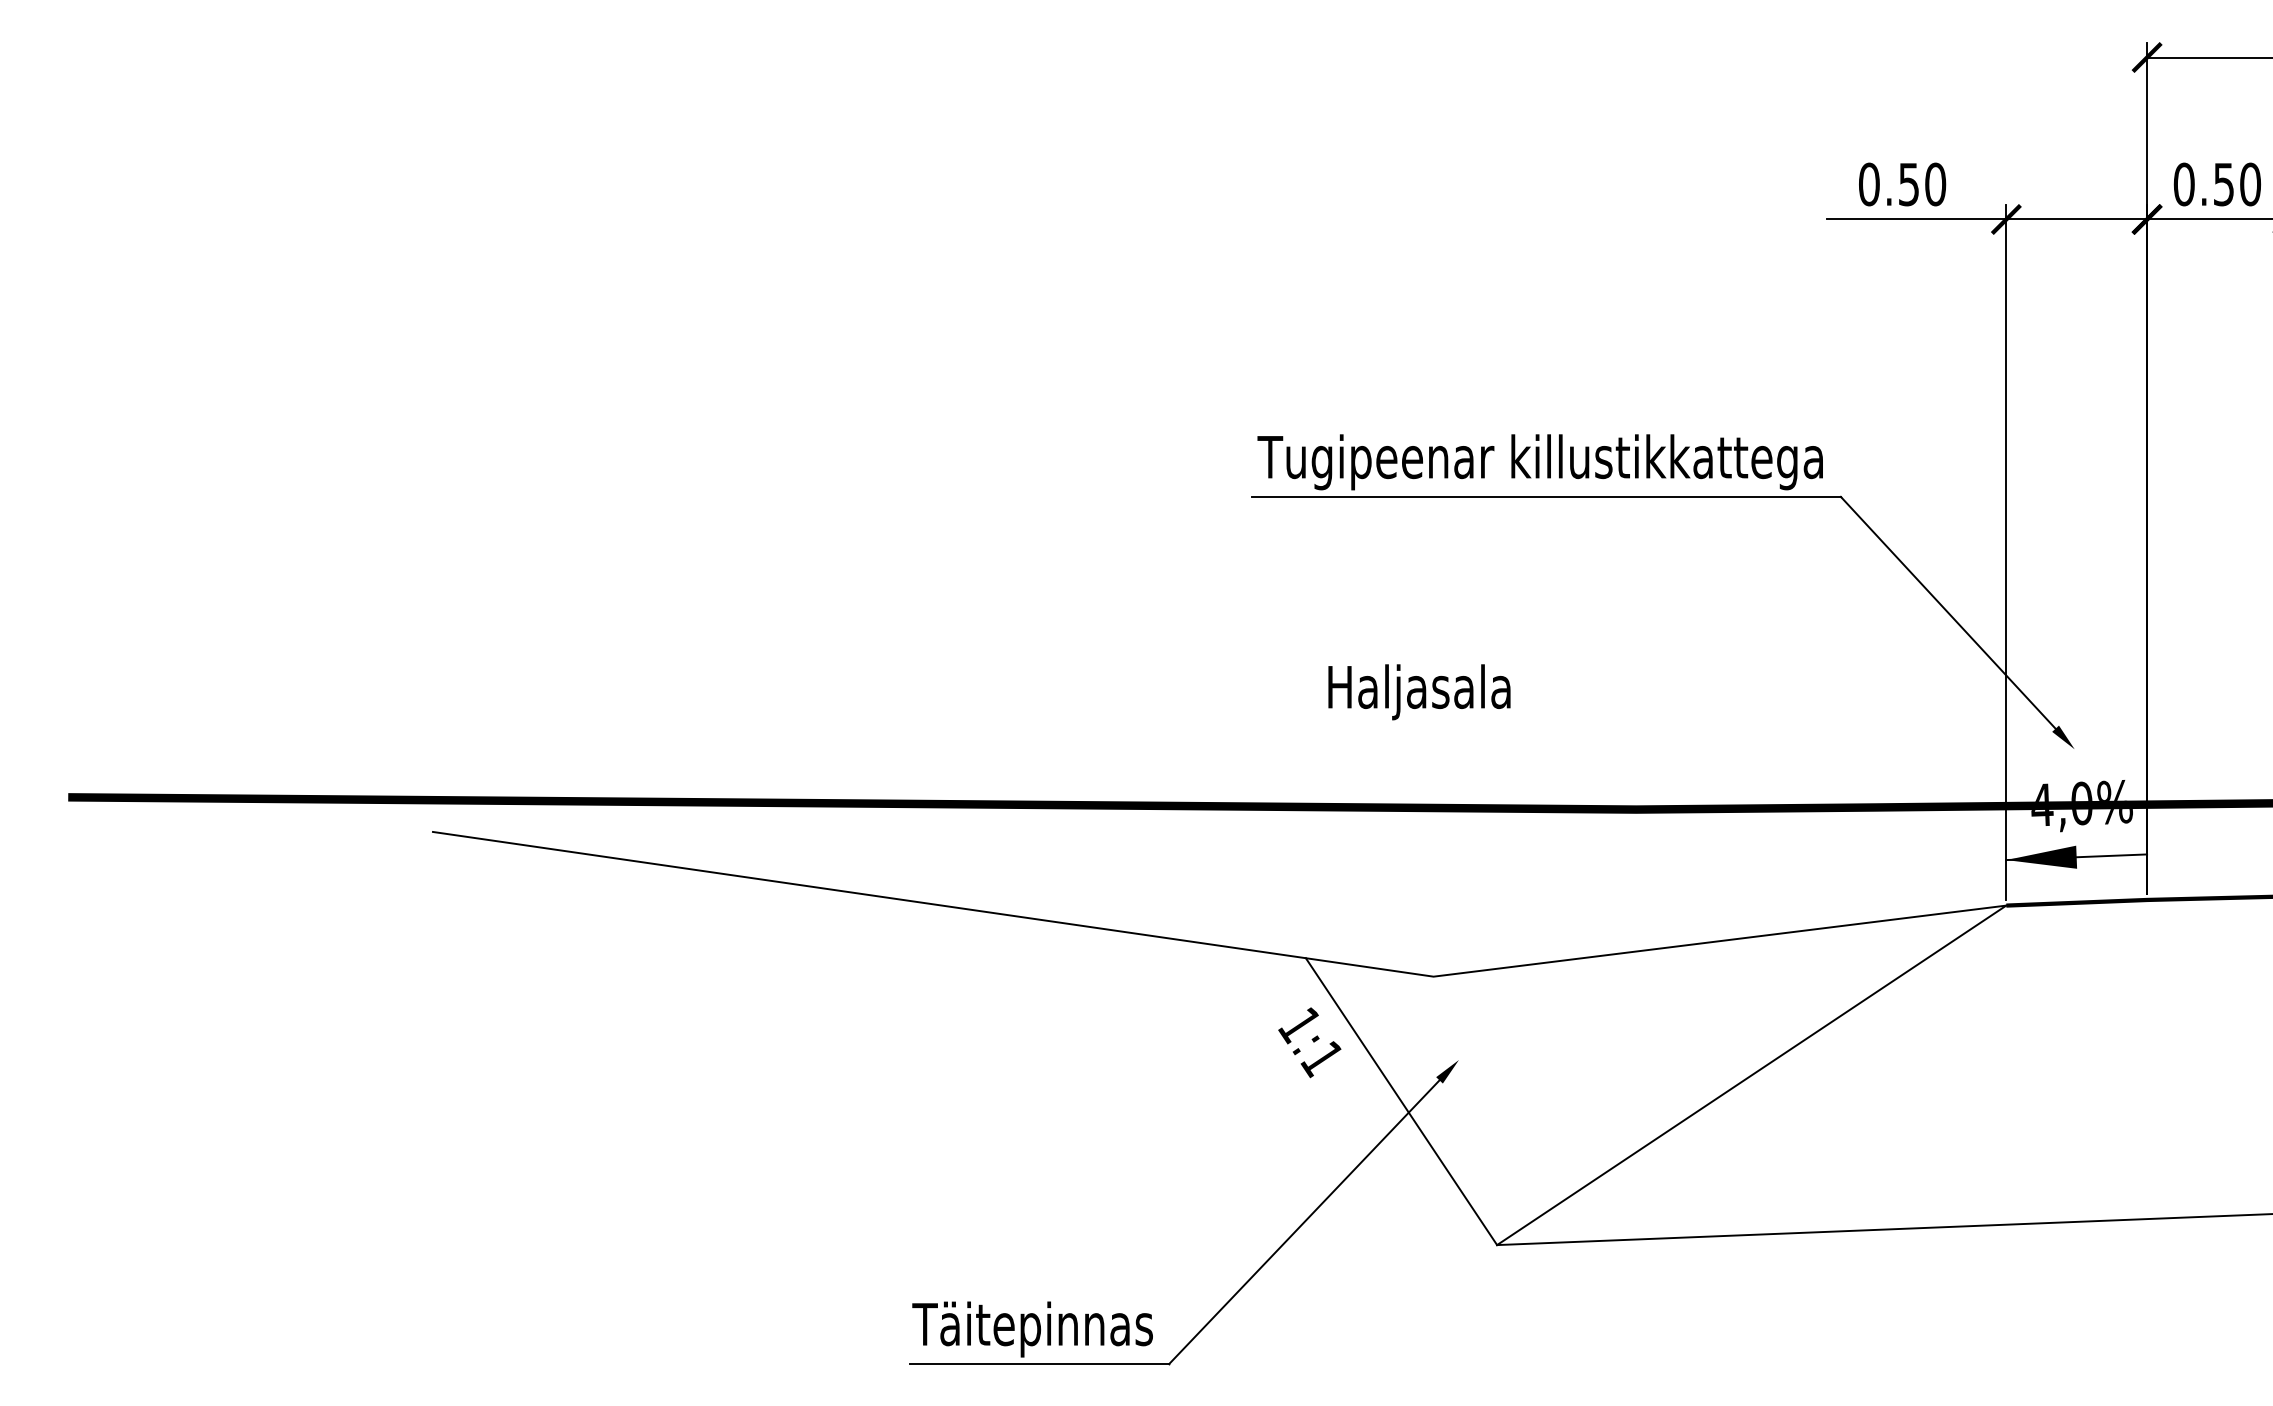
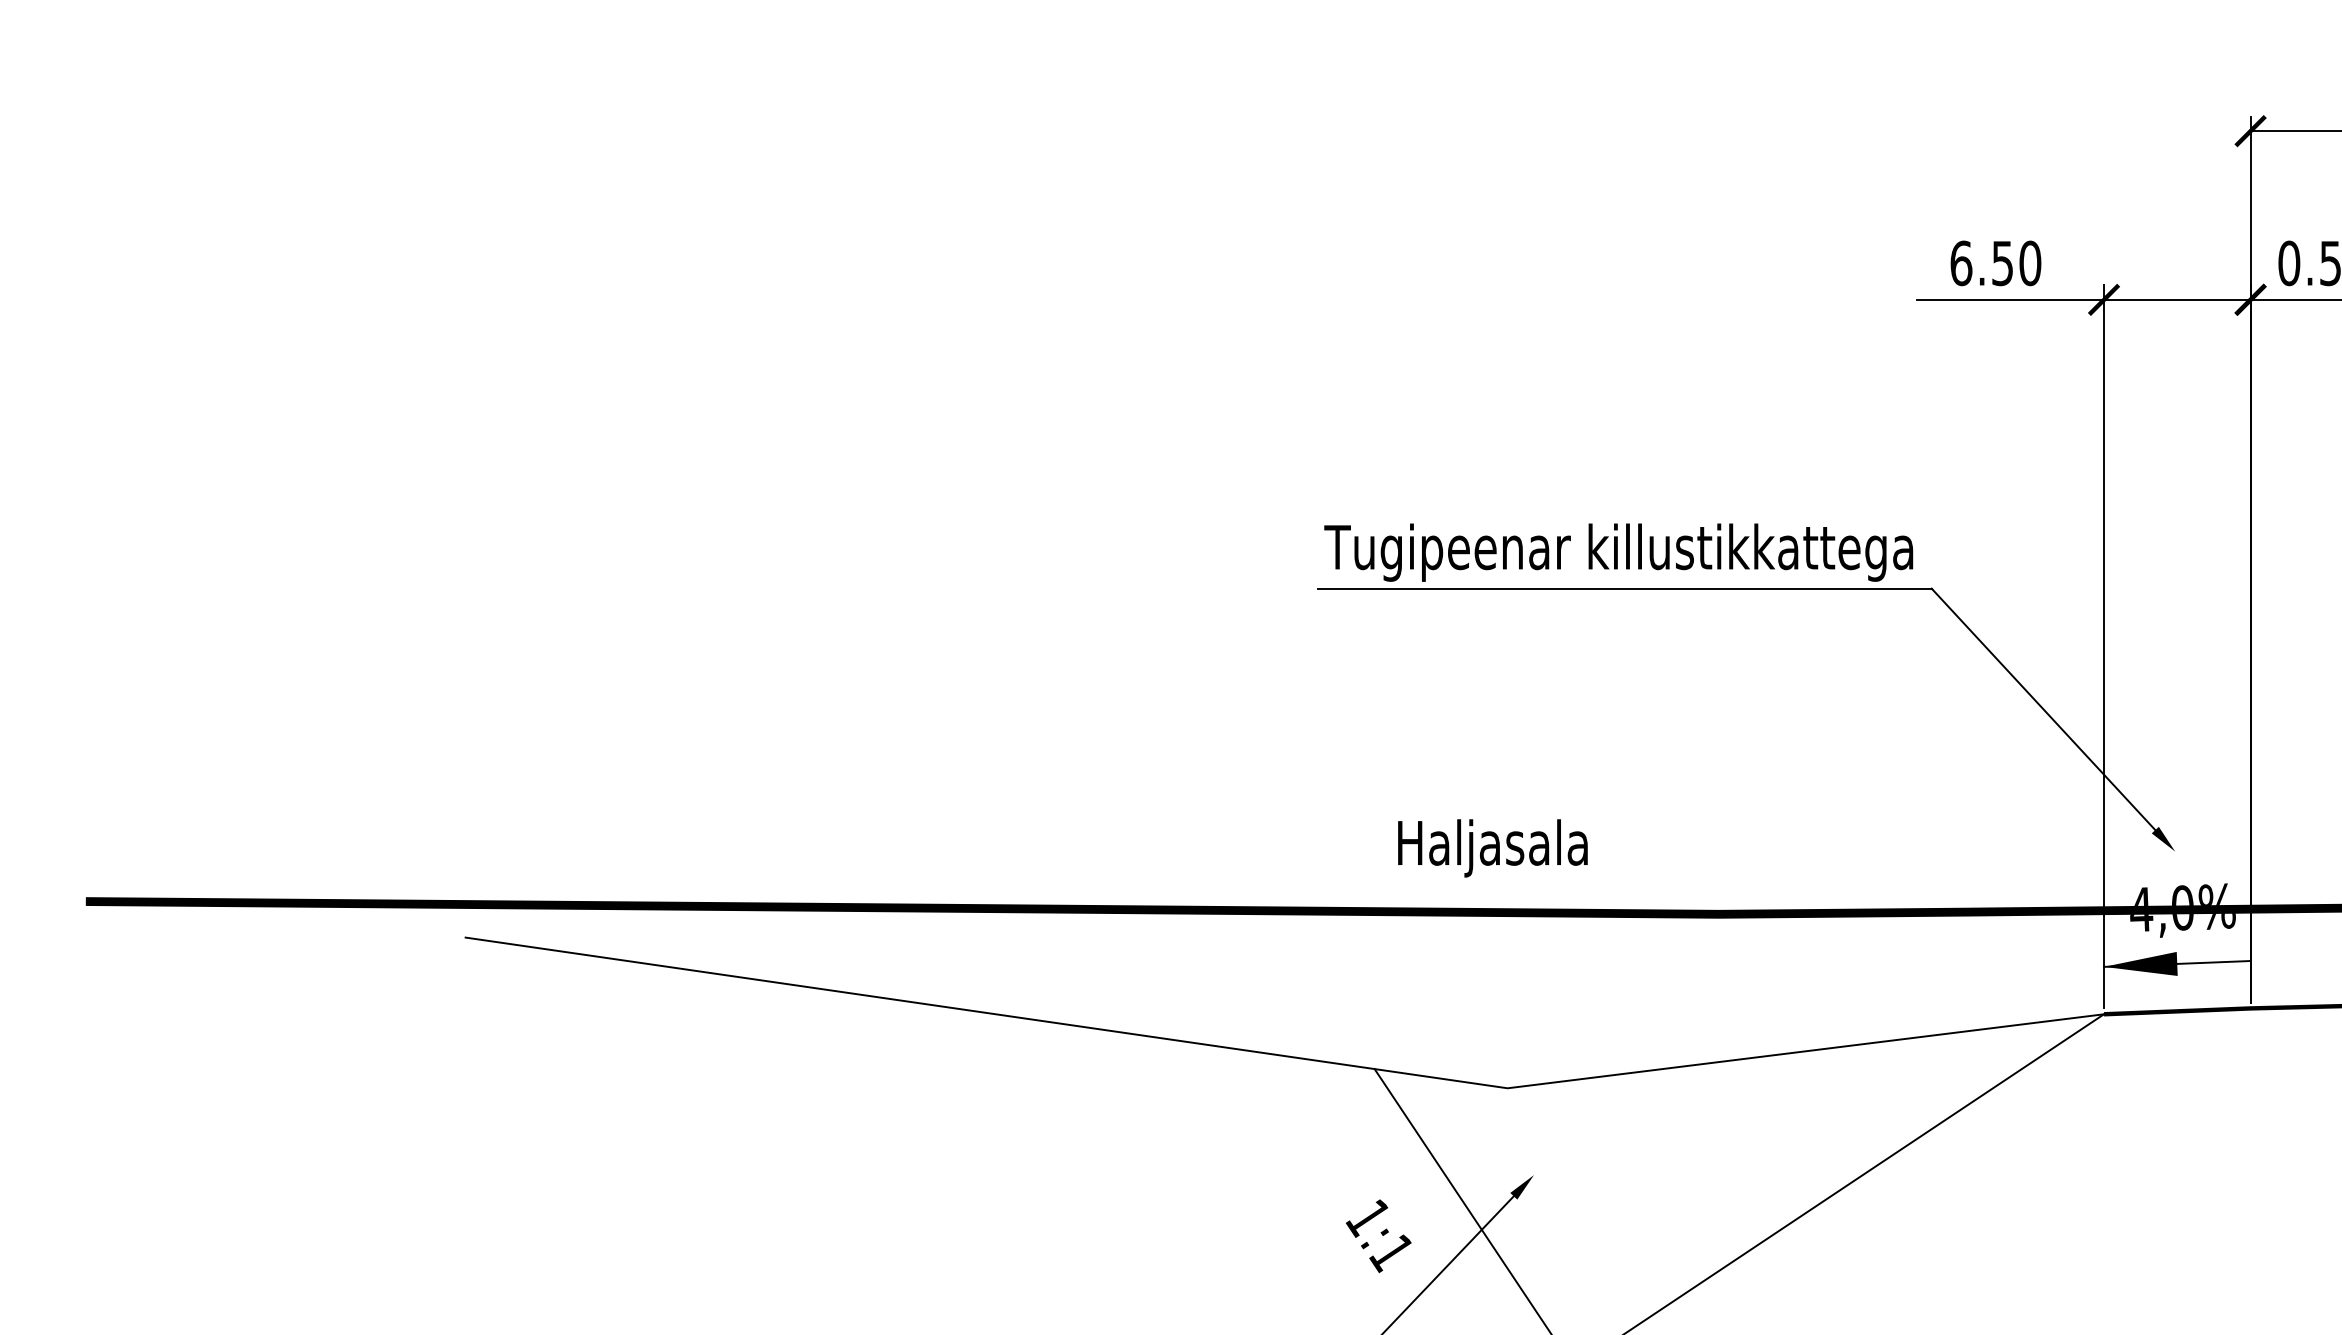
text: (1869, 184) -> (1961, 263), 0.50 -> 6.50
text: (1419, 692) -> (1492, 848), moved
text: (1309, 1042) -> (1378, 1235), moved

